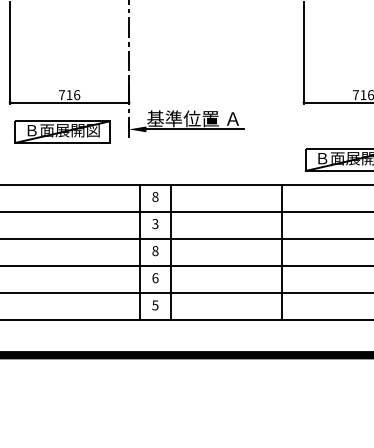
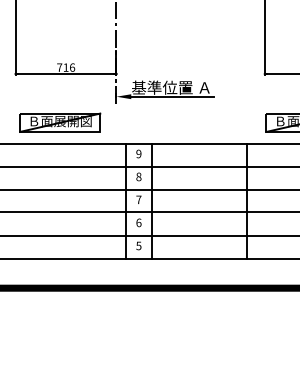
part: (62, 131) -> (60, 122), moved
text: (155, 196) -> (138, 153), 8 -> 9
text: (155, 223) -> (138, 176), 3 -> 8
text: (155, 251) -> (138, 200), 8 -> 7

